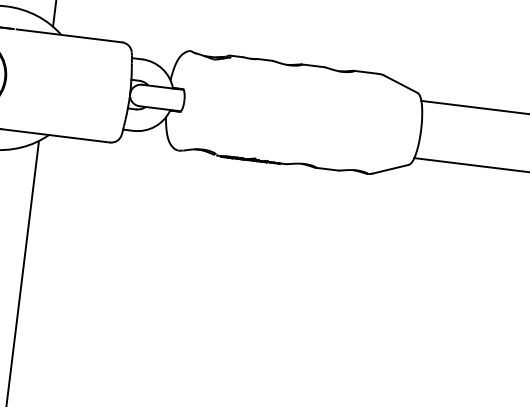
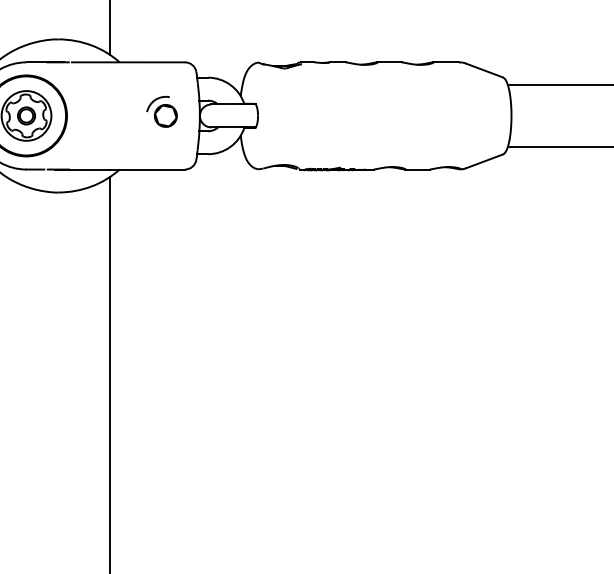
part: (94, 85) -> (161, 111), added

